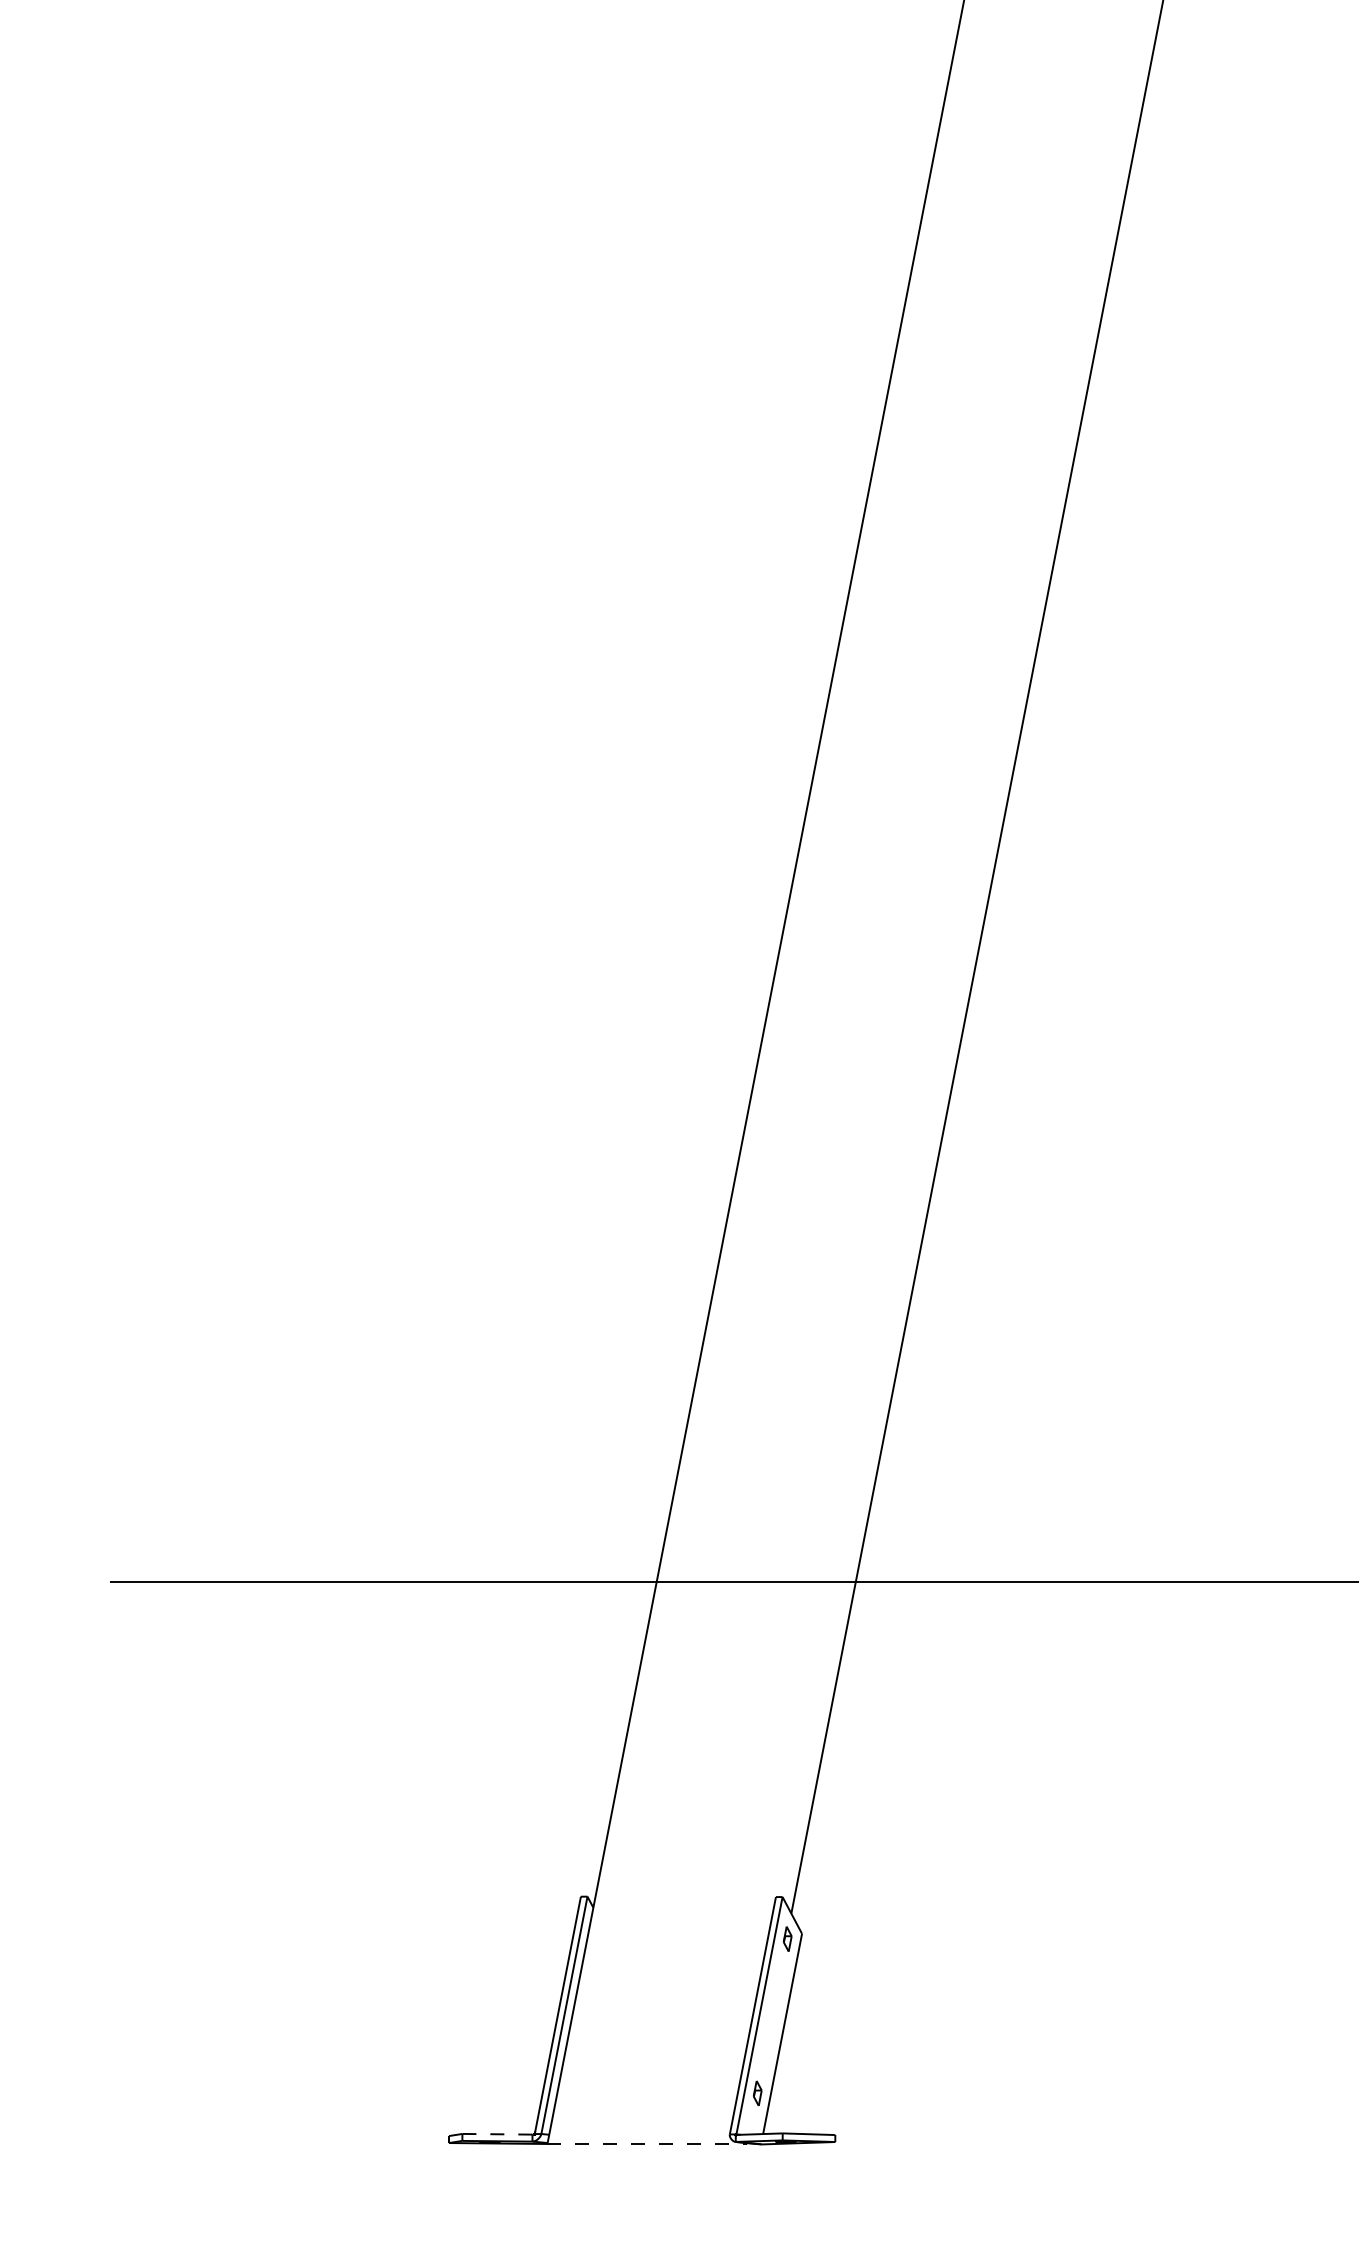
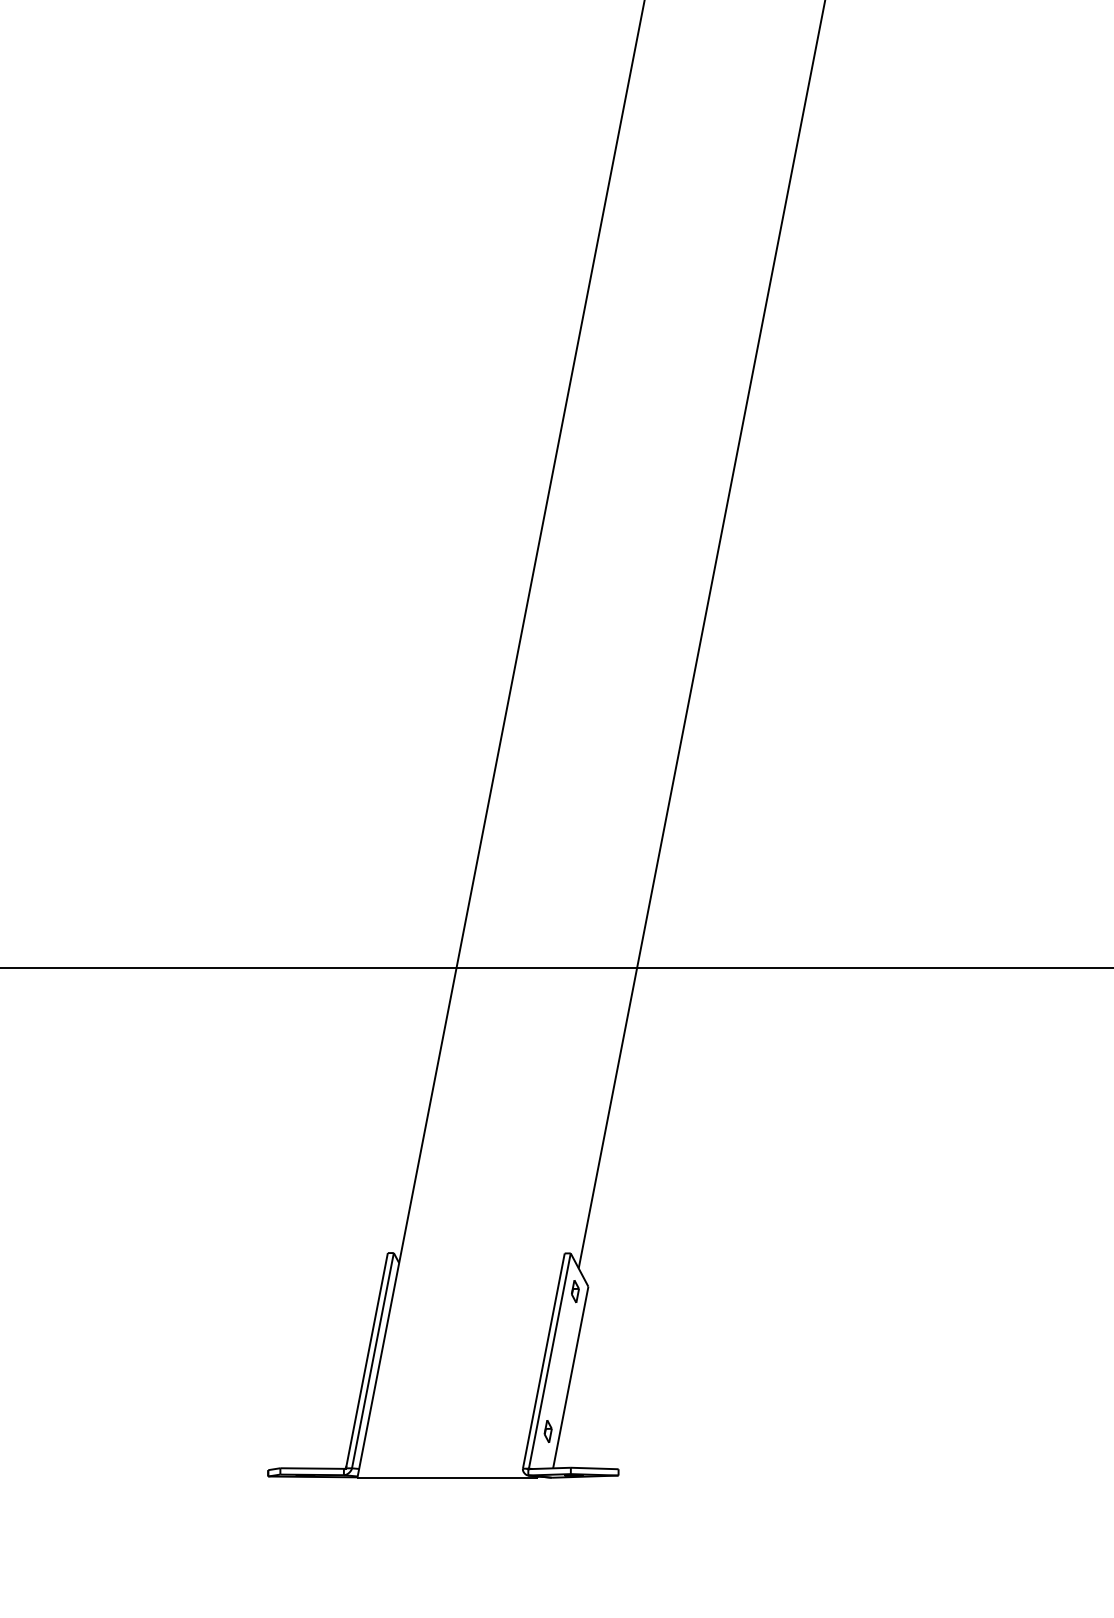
line: (497, 2134) -> (312, 1468), dashed -> solid
line: (646, 2144) -> (447, 1477), dashed -> solid

